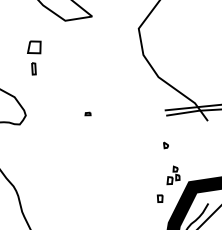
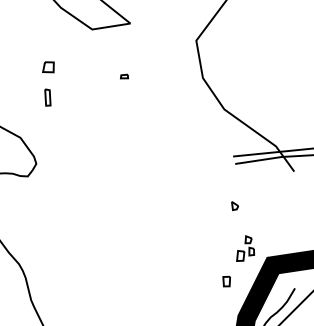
part: (34, 47) -> (48, 67), size x0.6
part: (87, 113) -> (123, 75), moved

